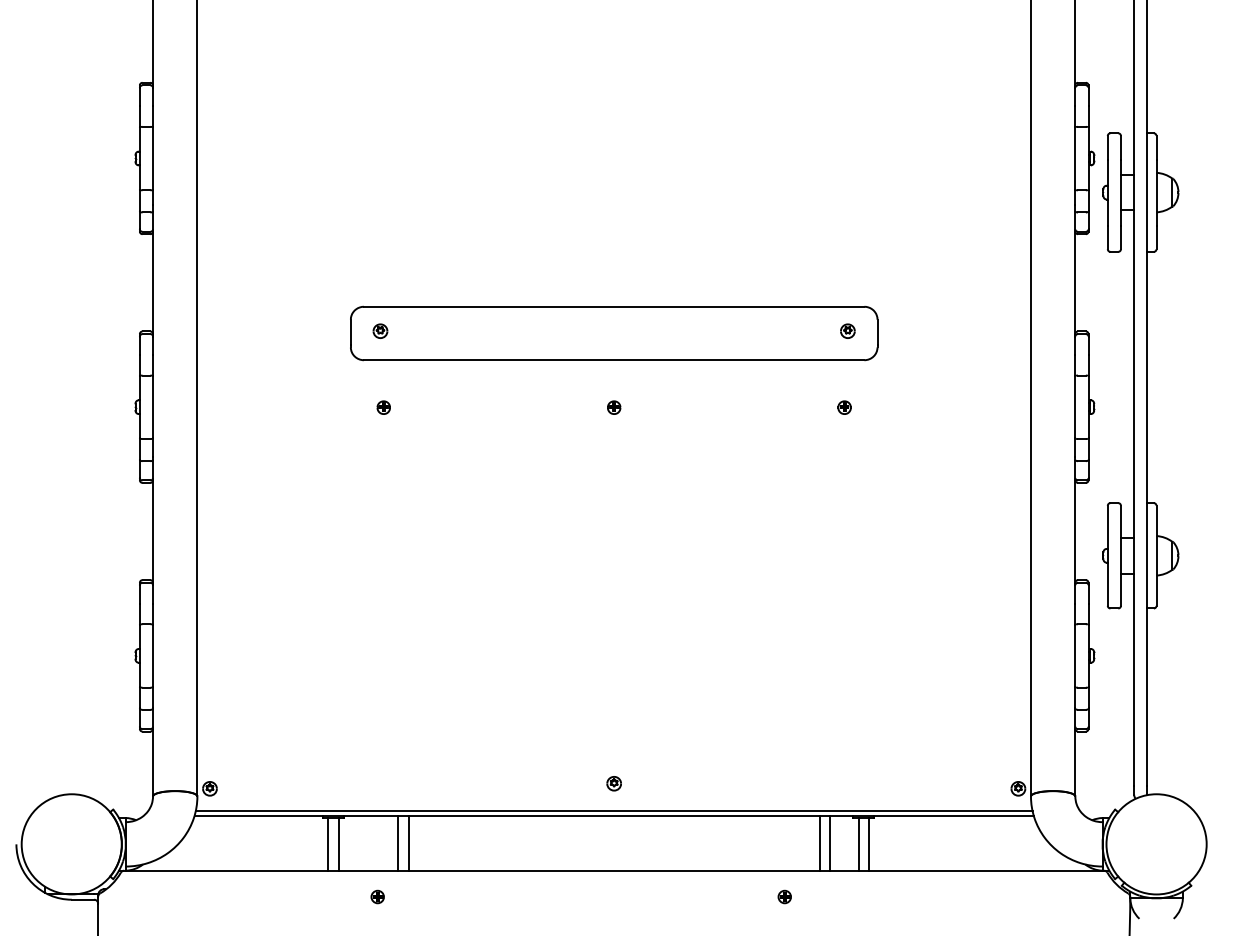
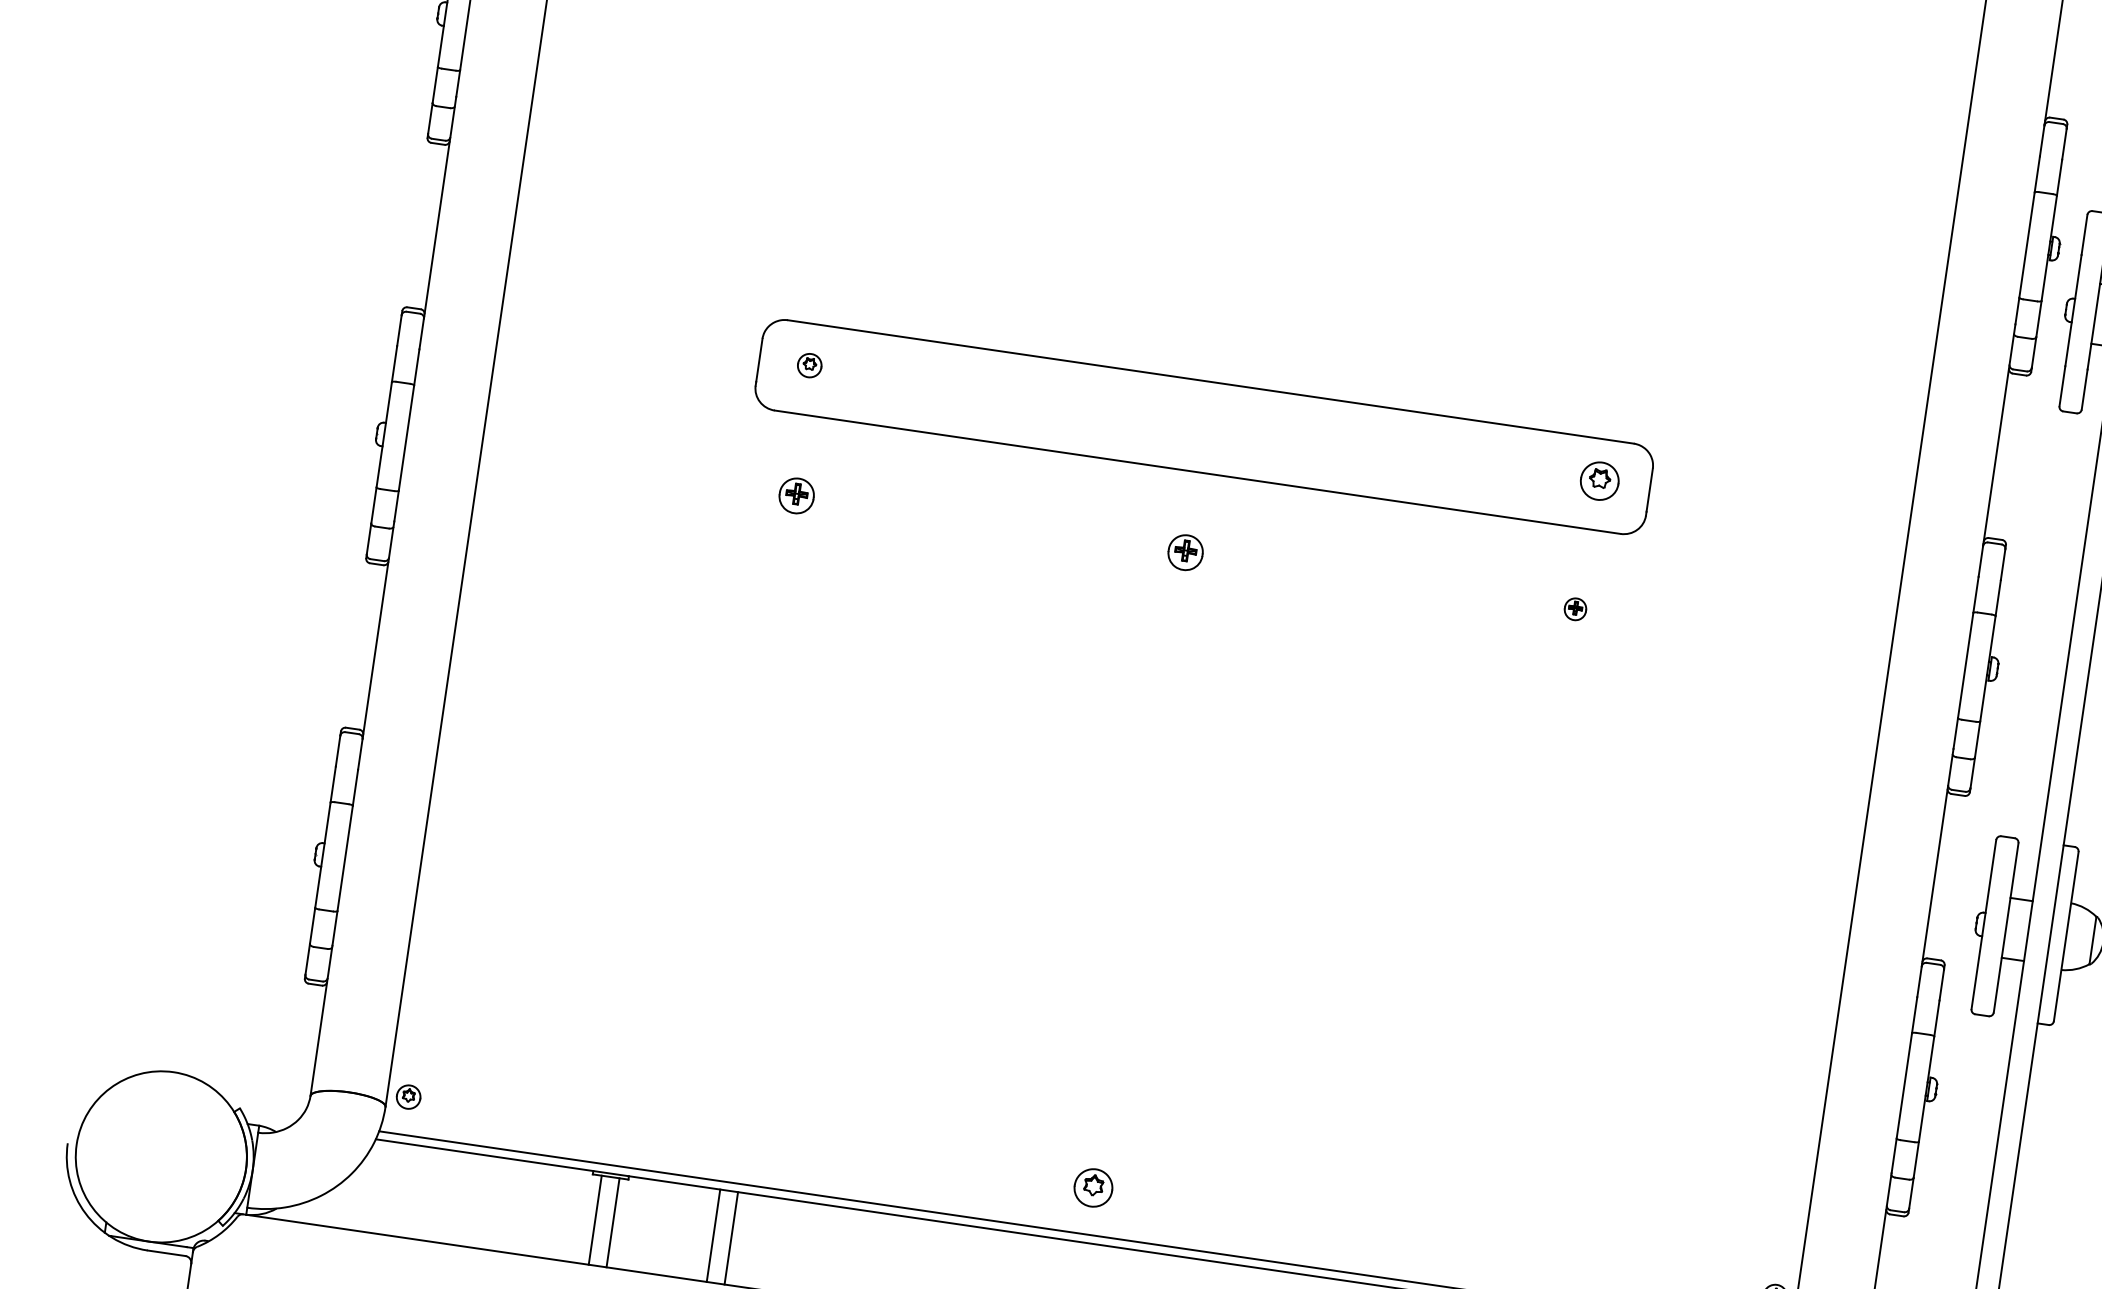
part: (847, 330) -> (1599, 479), size x1.6
part: (383, 407) -> (796, 495), size x1.6
part: (614, 407) -> (1186, 552), size x1.6
part: (613, 783) -> (1092, 1187), size x1.6

